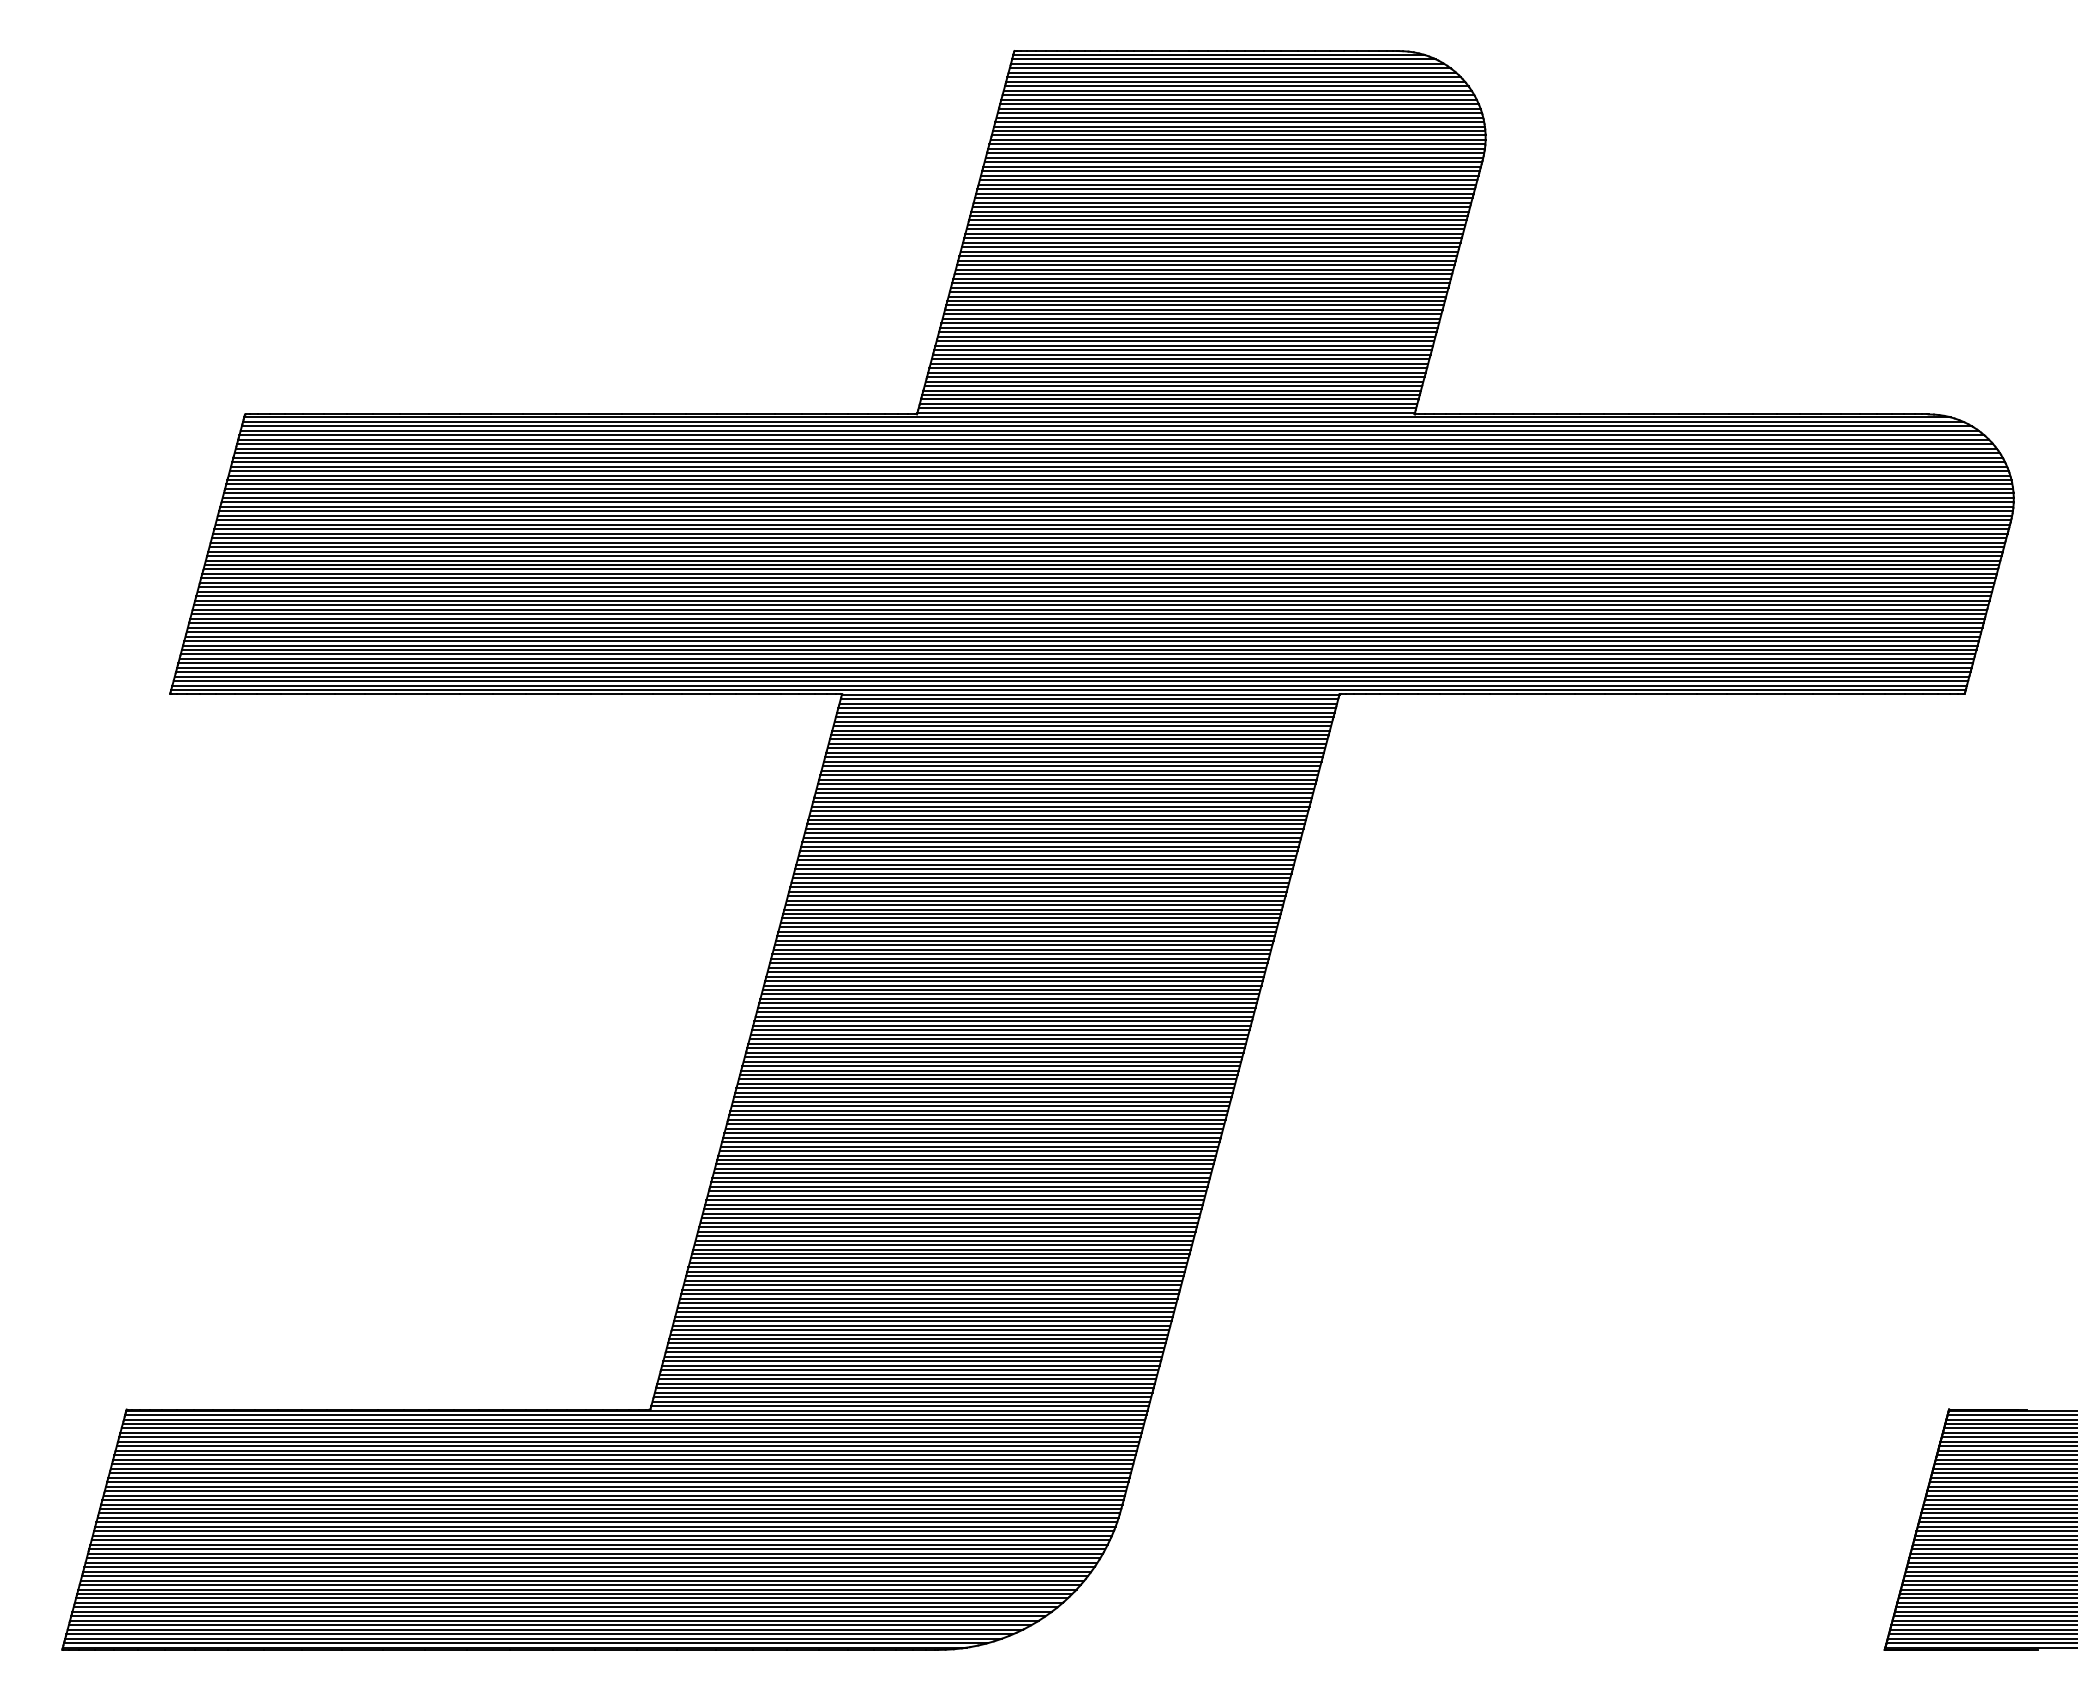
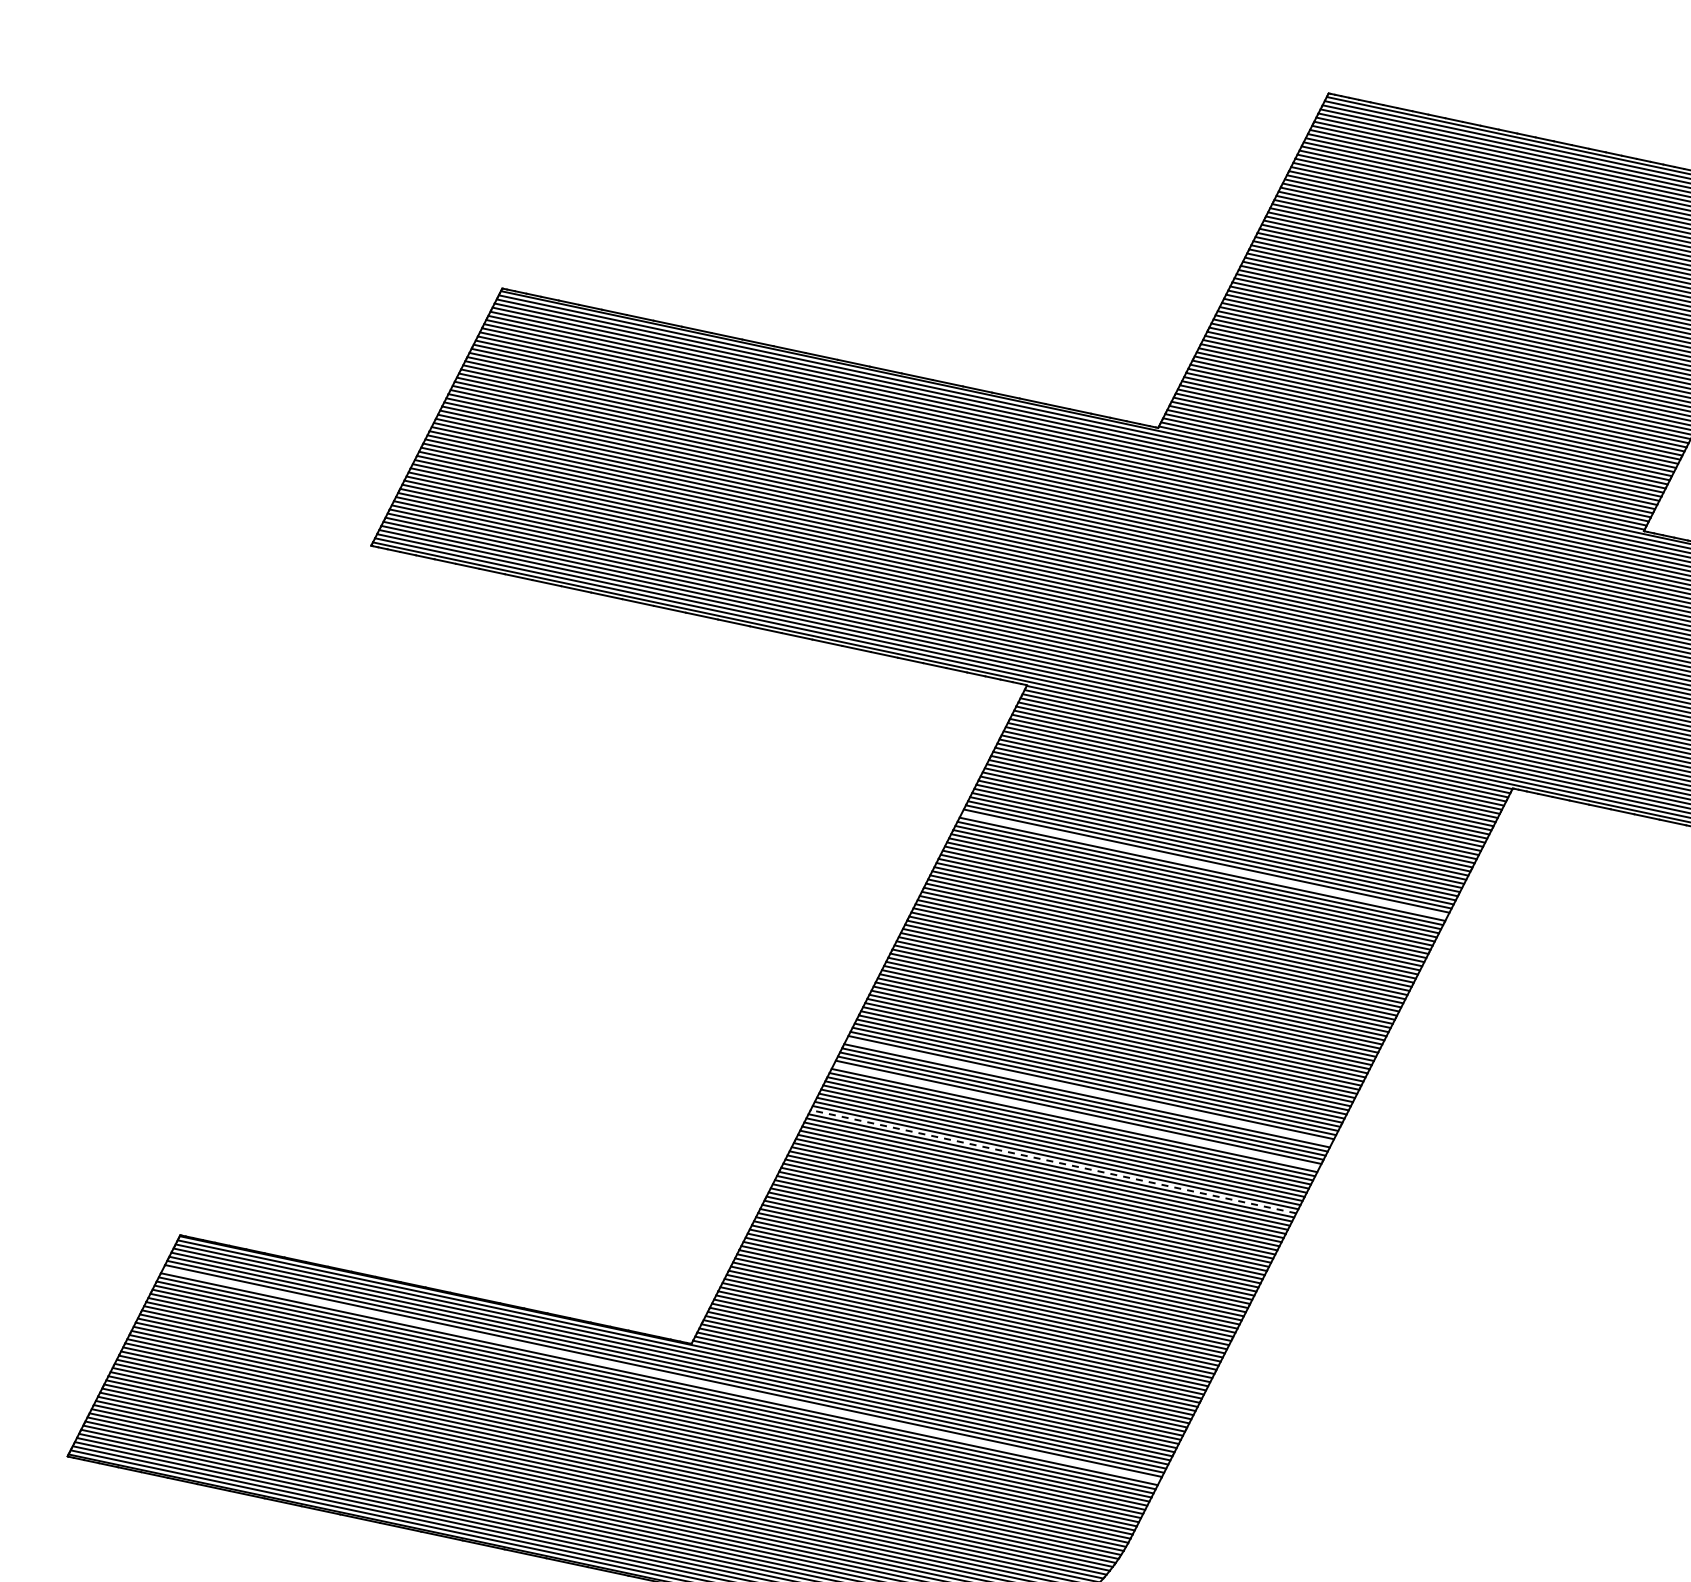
line: (1053, 833) -> (1204, 865), removed
line: (987, 1079) -> (1089, 1091), removed
line: (980, 1106) -> (1076, 1116), removed
line: (967, 1155) -> (1053, 1161), solid -> dashed
line: (627, 1446) -> (661, 1375), removed

